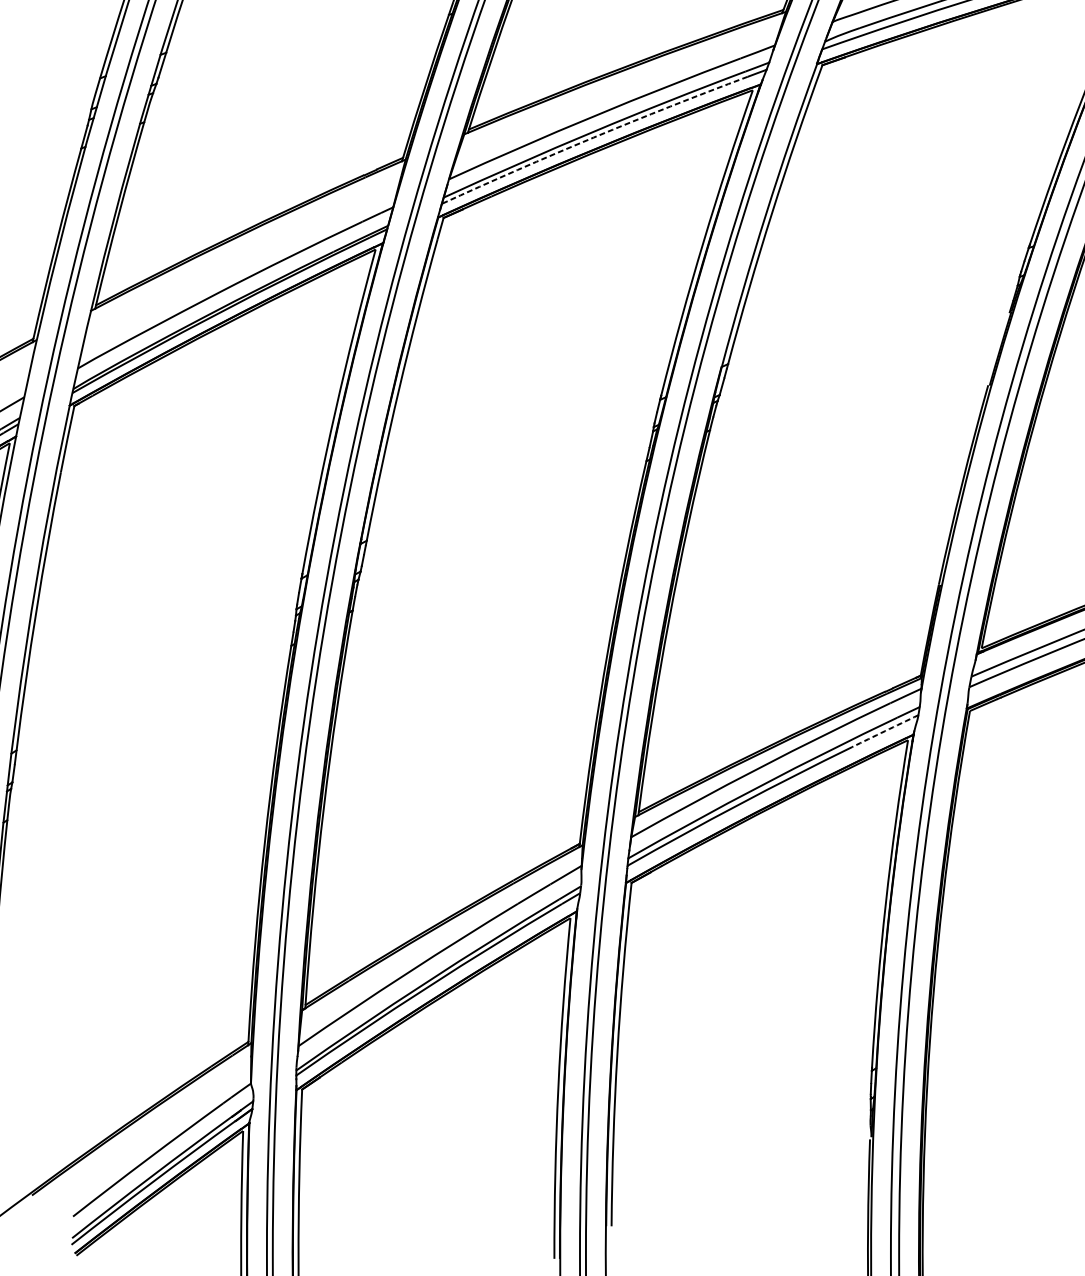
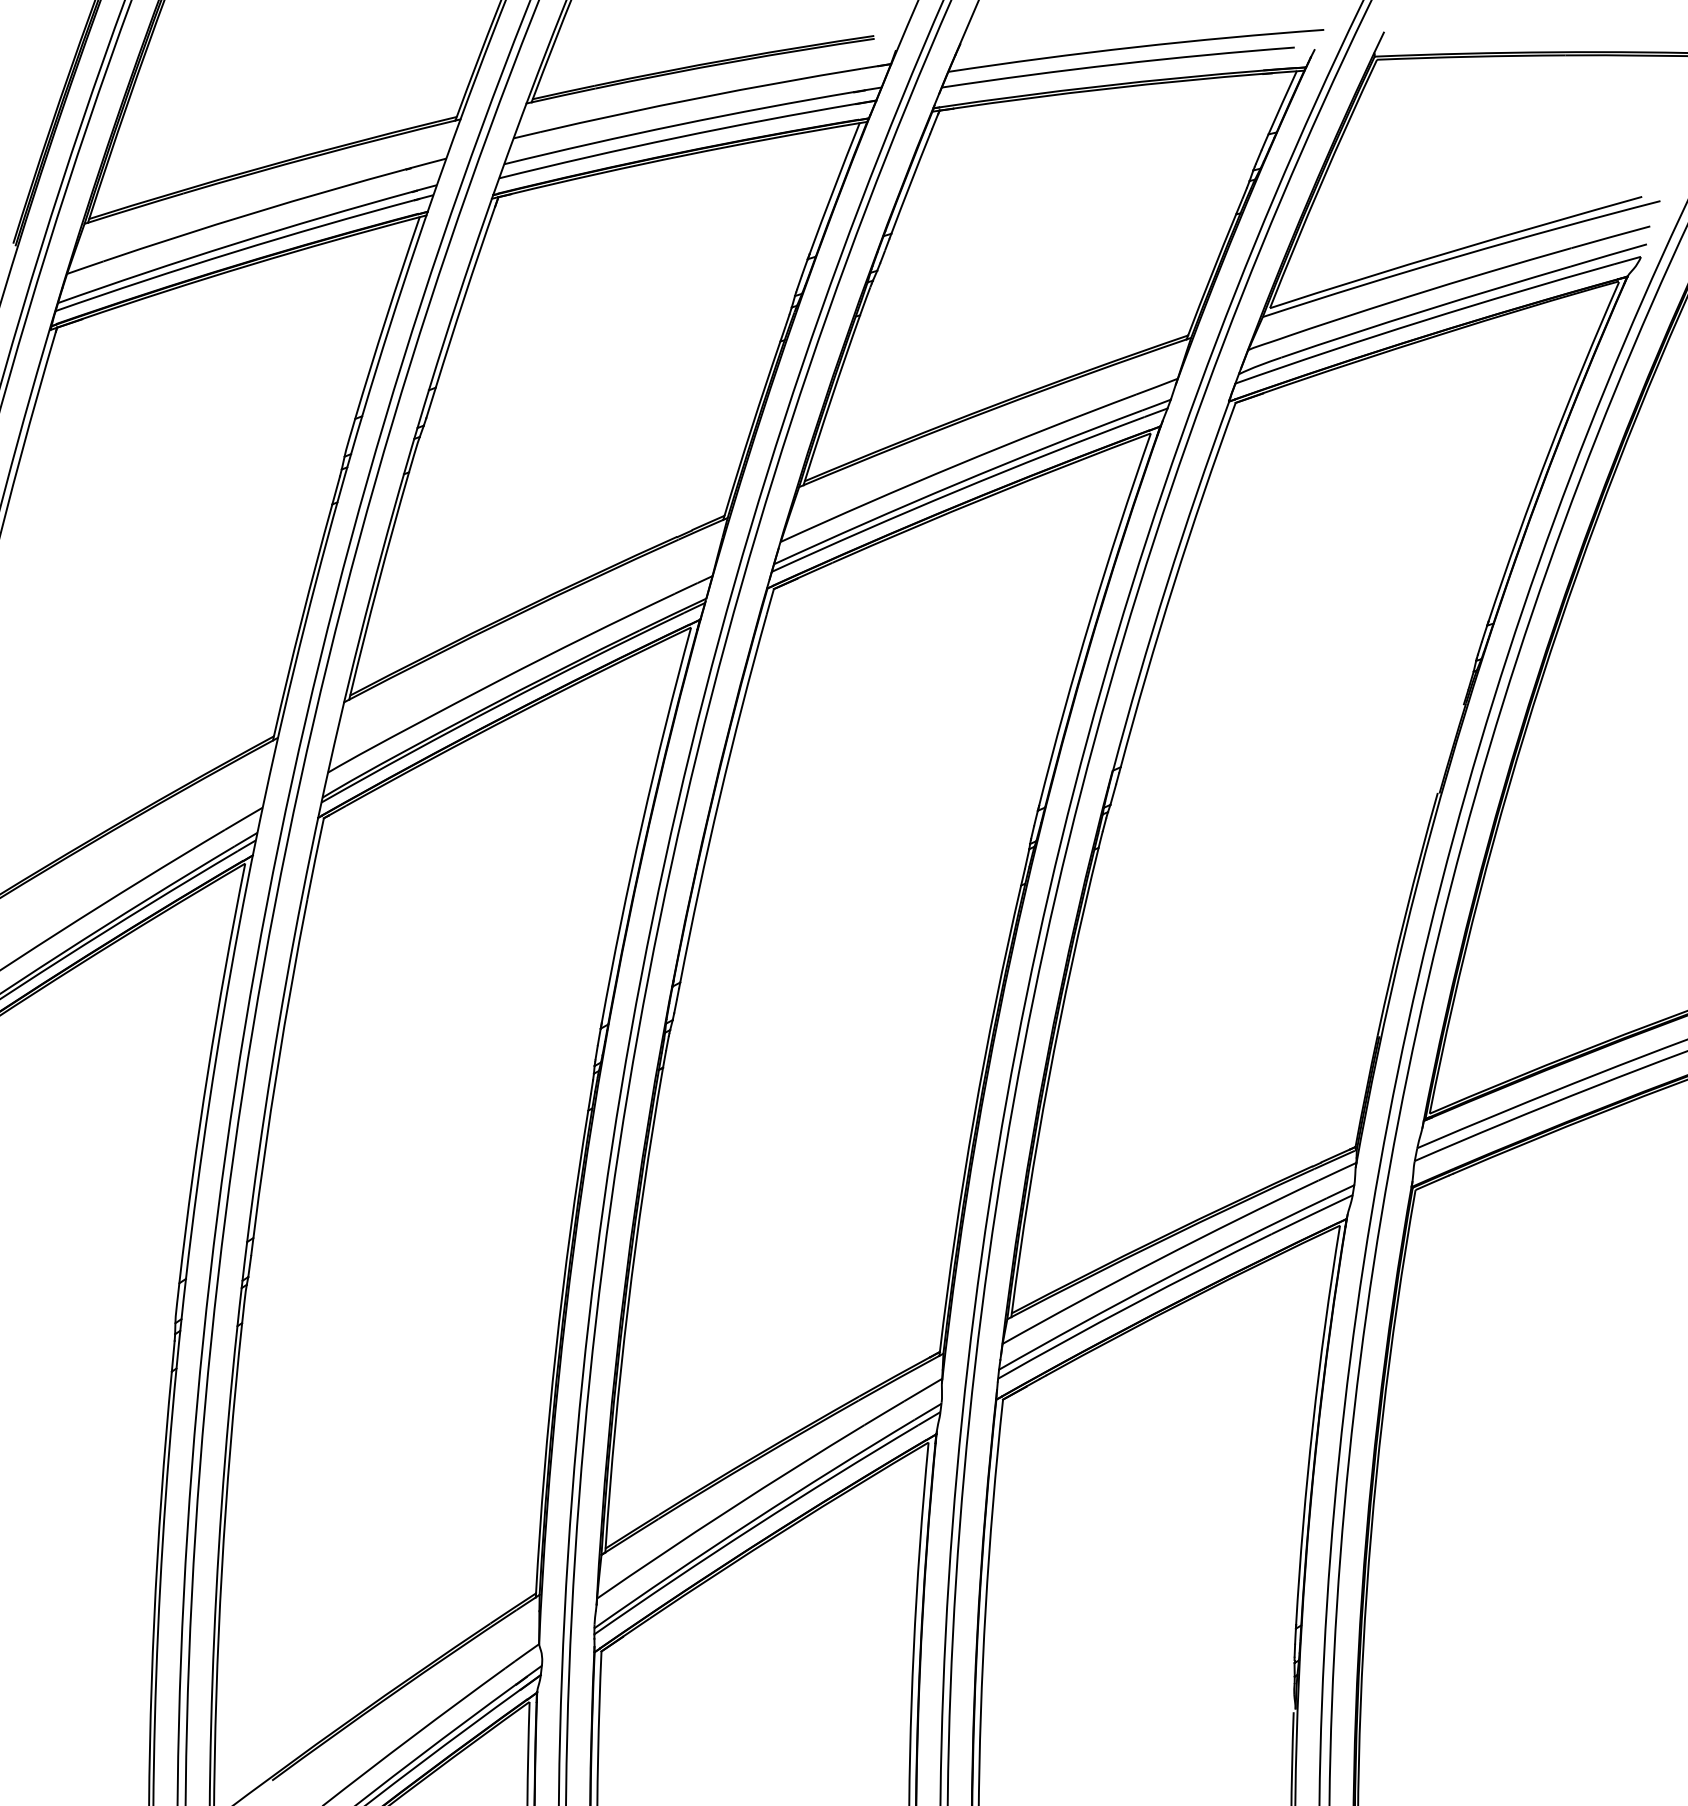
arc: (593, 137) -> (956, 491), dashed -> solid
arc: (885, 731) -> (1312, 1214), dashed -> solid

